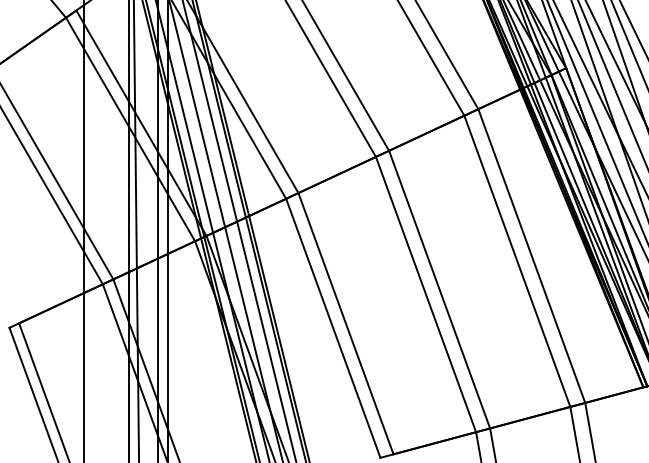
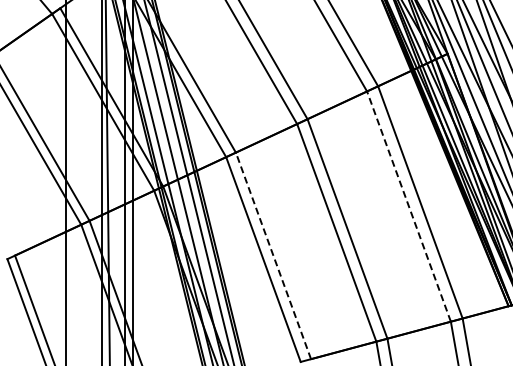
line: (516, 261) -> (408, 206), solid -> dashed
line: (346, 323) -> (273, 255), solid -> dashed

